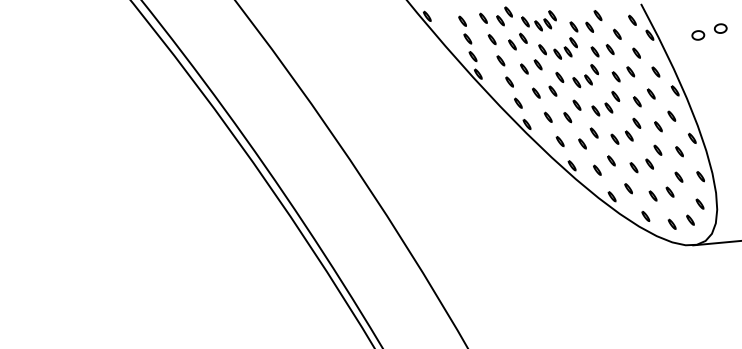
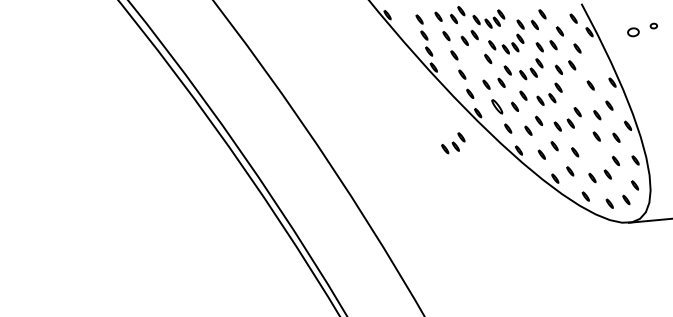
part: (720, 27) -> (653, 25), size x0.6
part: (524, 68) -> (475, 62), removed
part: (655, 71) -> (594, 65), removed
part: (637, 101) -> (578, 92), removed
part: (548, 117) -> (497, 106), size x1.6
part: (499, 157) -> (453, 143), added
part: (649, 164) -> (589, 149), removed

